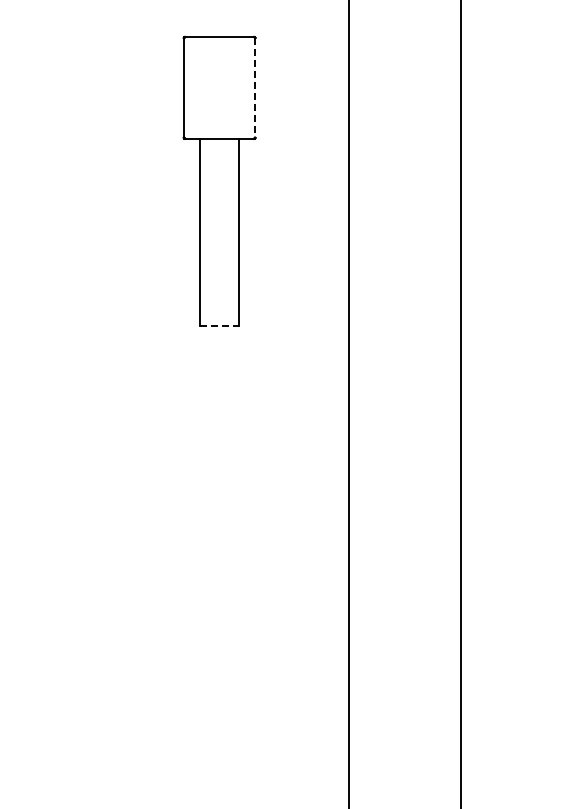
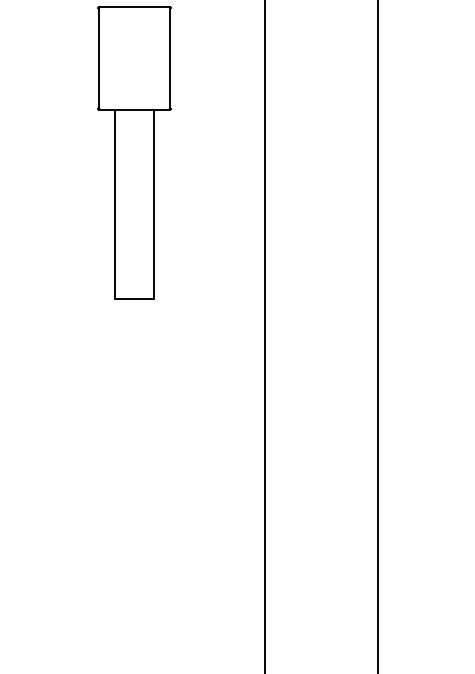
line: (255, 87) -> (170, 57), dashed -> solid
line: (220, 326) -> (135, 299), dashed -> solid

